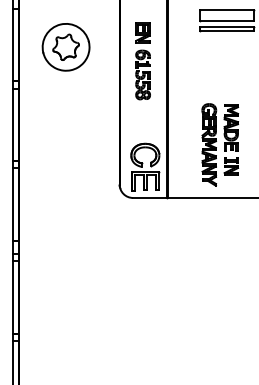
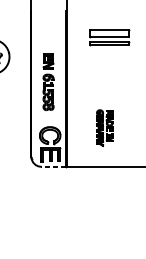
part: (142, 61) -> (48, 82), moved
part: (220, 144) -> (104, 127), size x0.6
line: (149, 197) -> (53, 166), solid -> dashed

